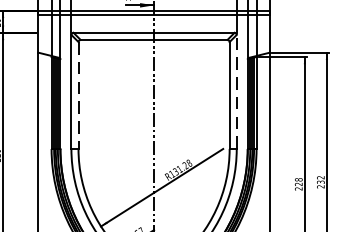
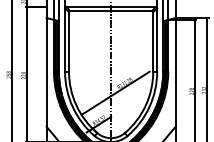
line: (237, 91) -> (157, 39), dashed -> solid
line: (79, 94) -> (69, 41), dashed -> solid

